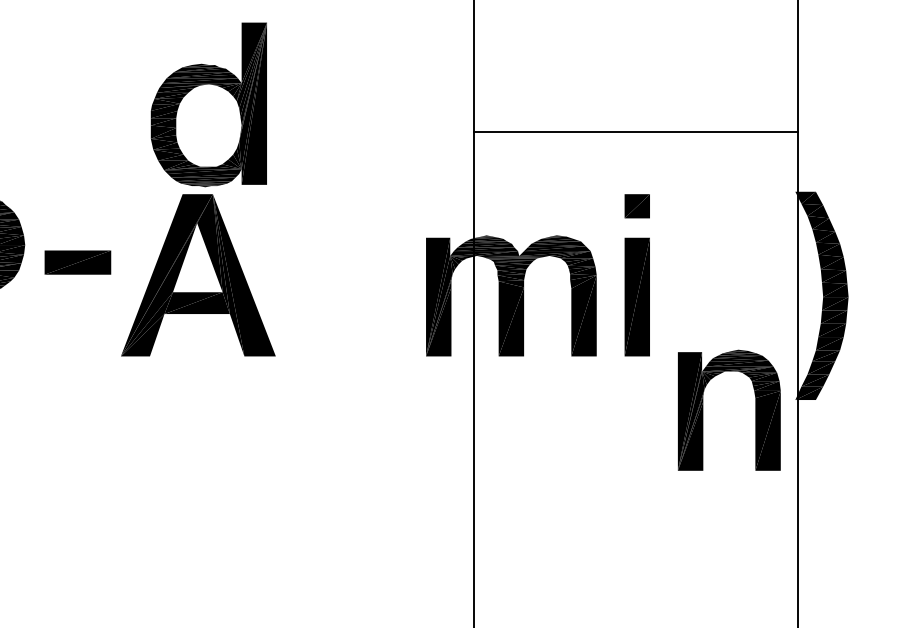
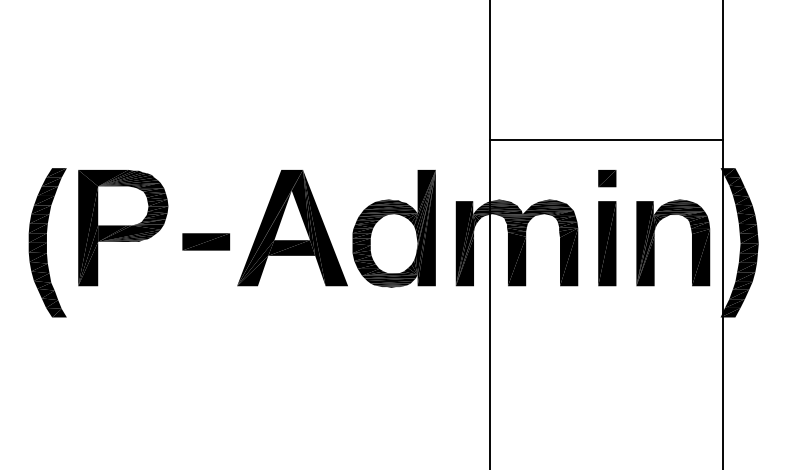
part: (207, 104) -> (393, 228), moved
line: (634, 132) -> (605, 140), moved
part: (78, 261) -> (206, 241), moved
part: (703, 409) -> (654, 242), moved

